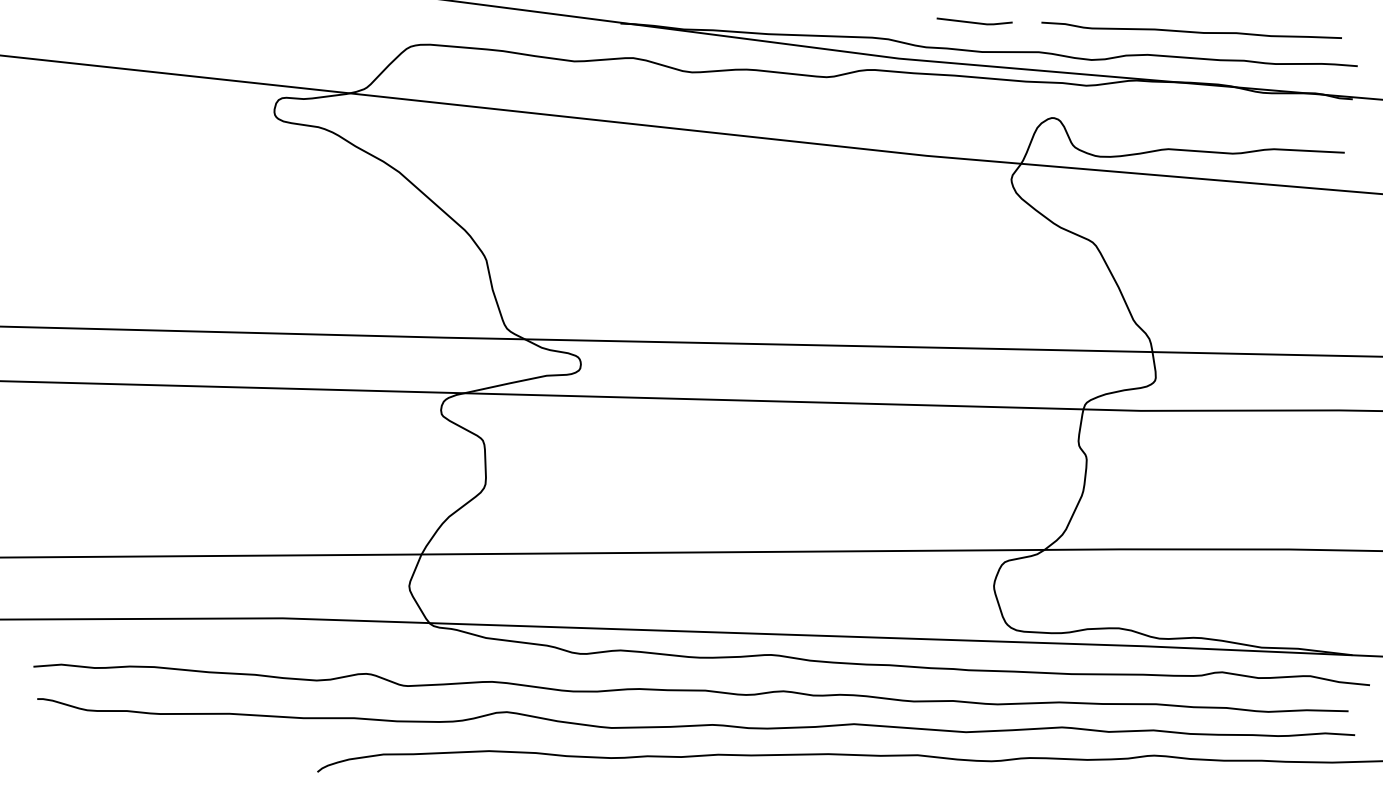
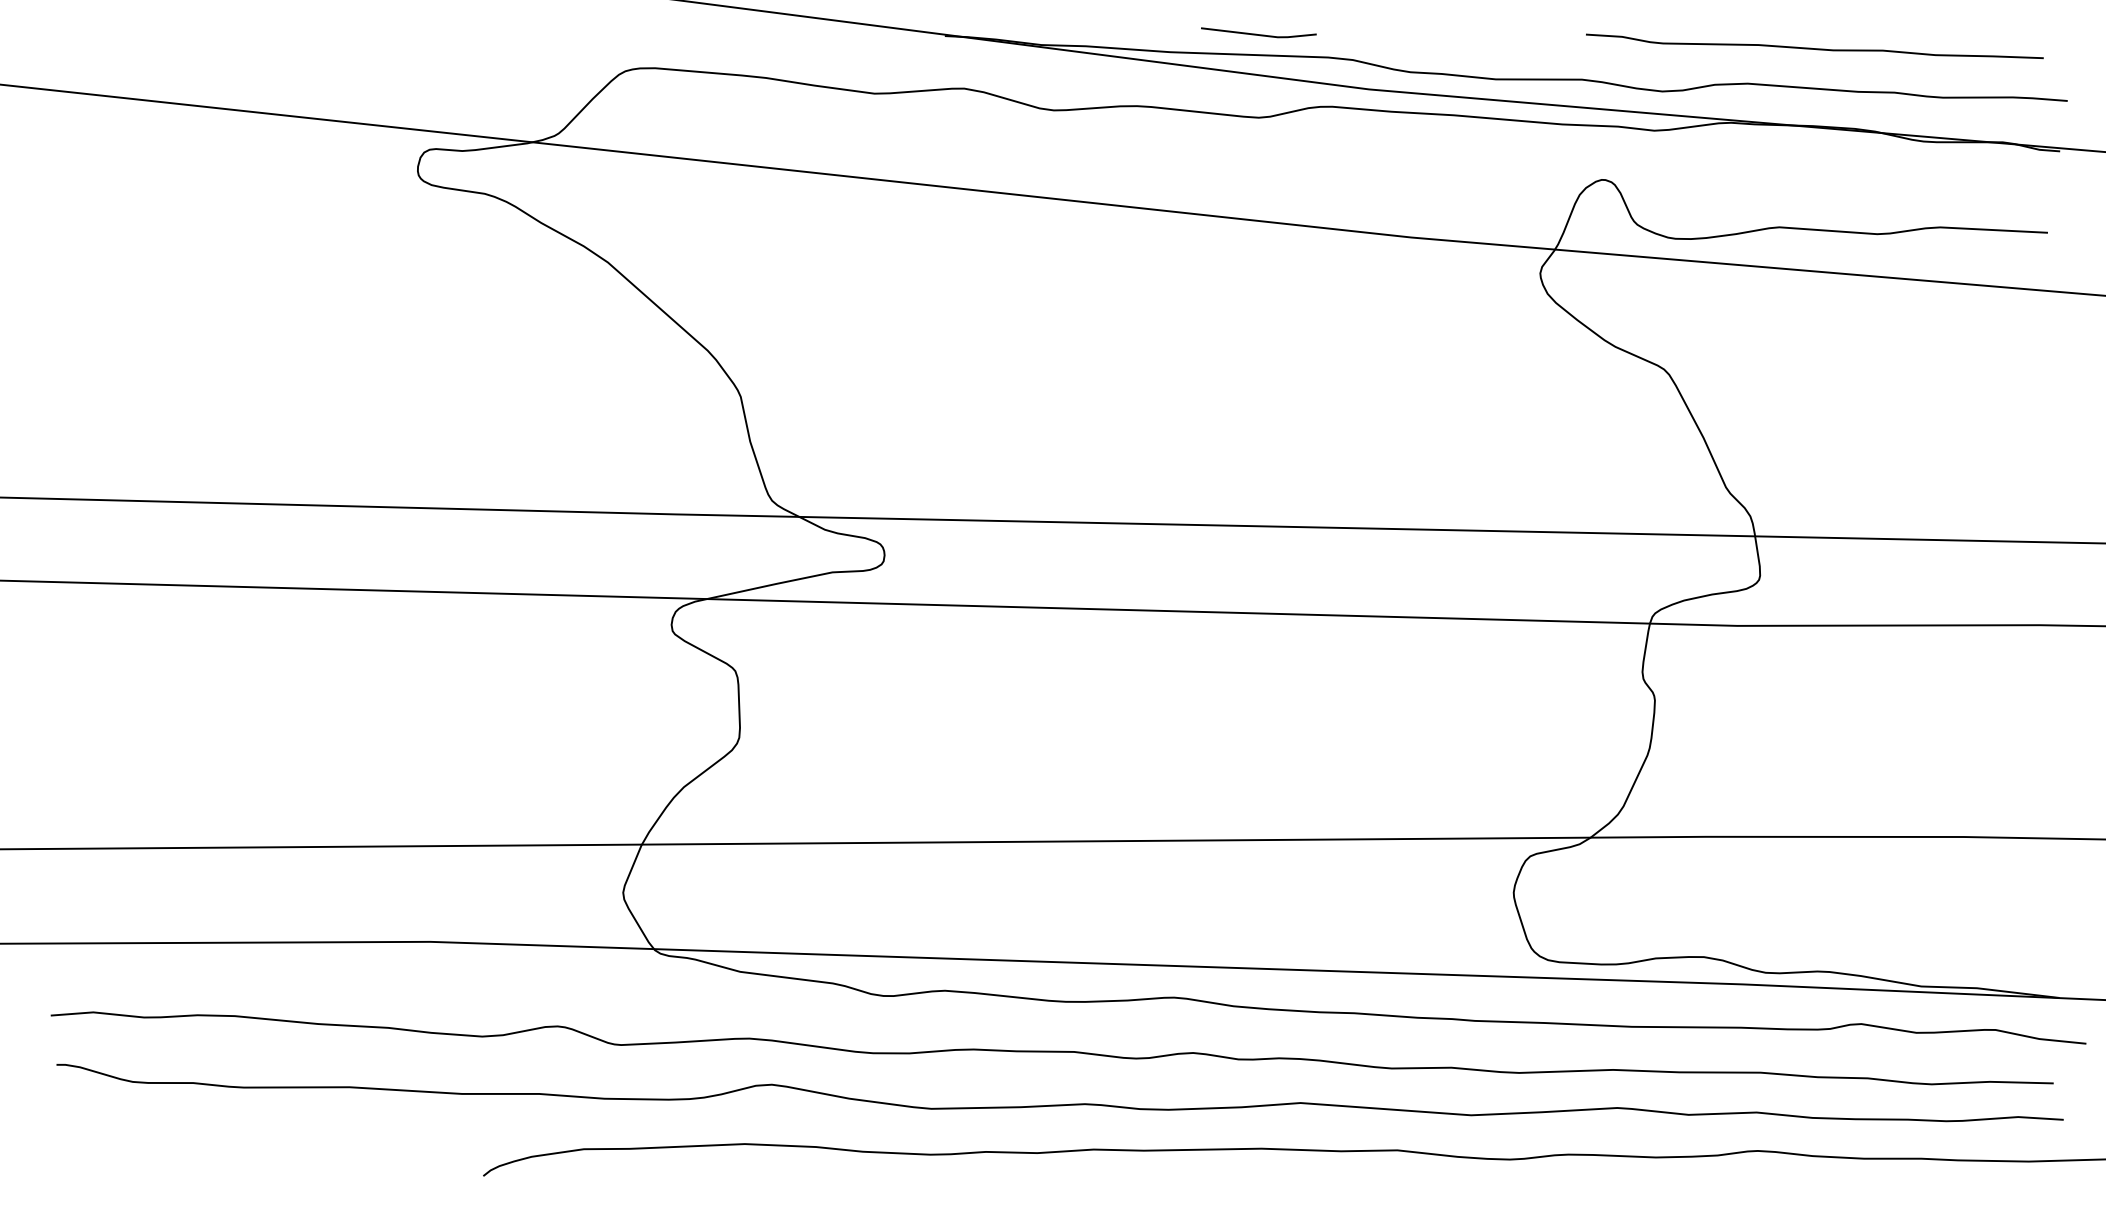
line: (973, 21) -> (1257, 32), moved

